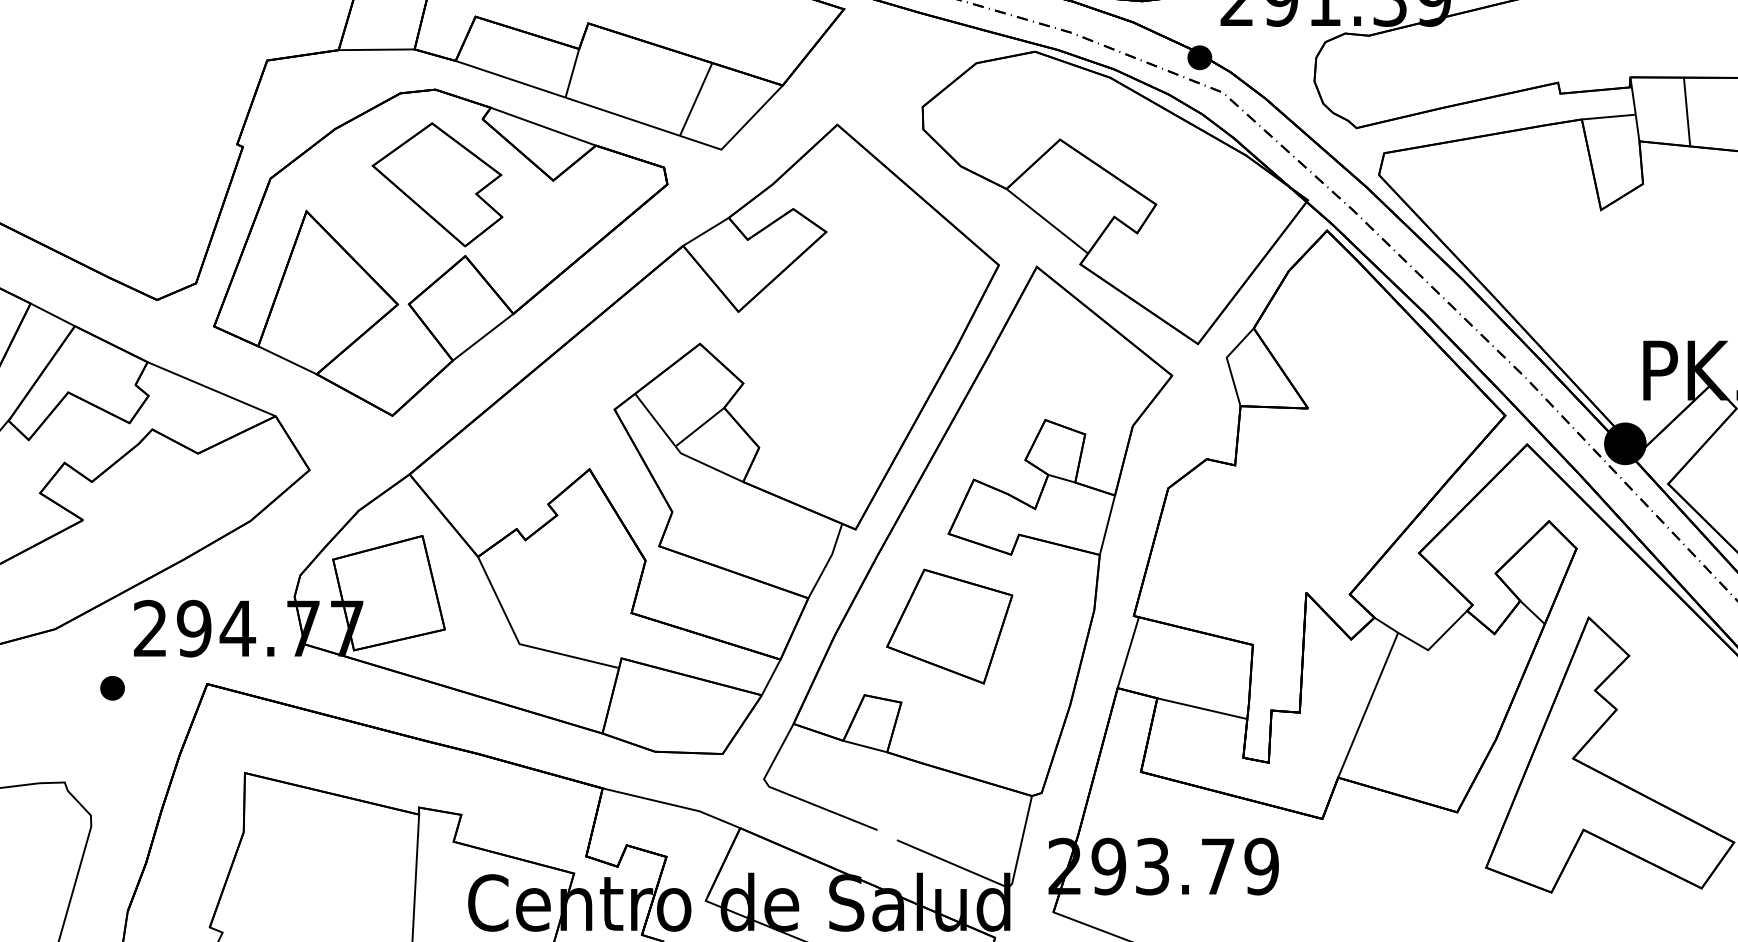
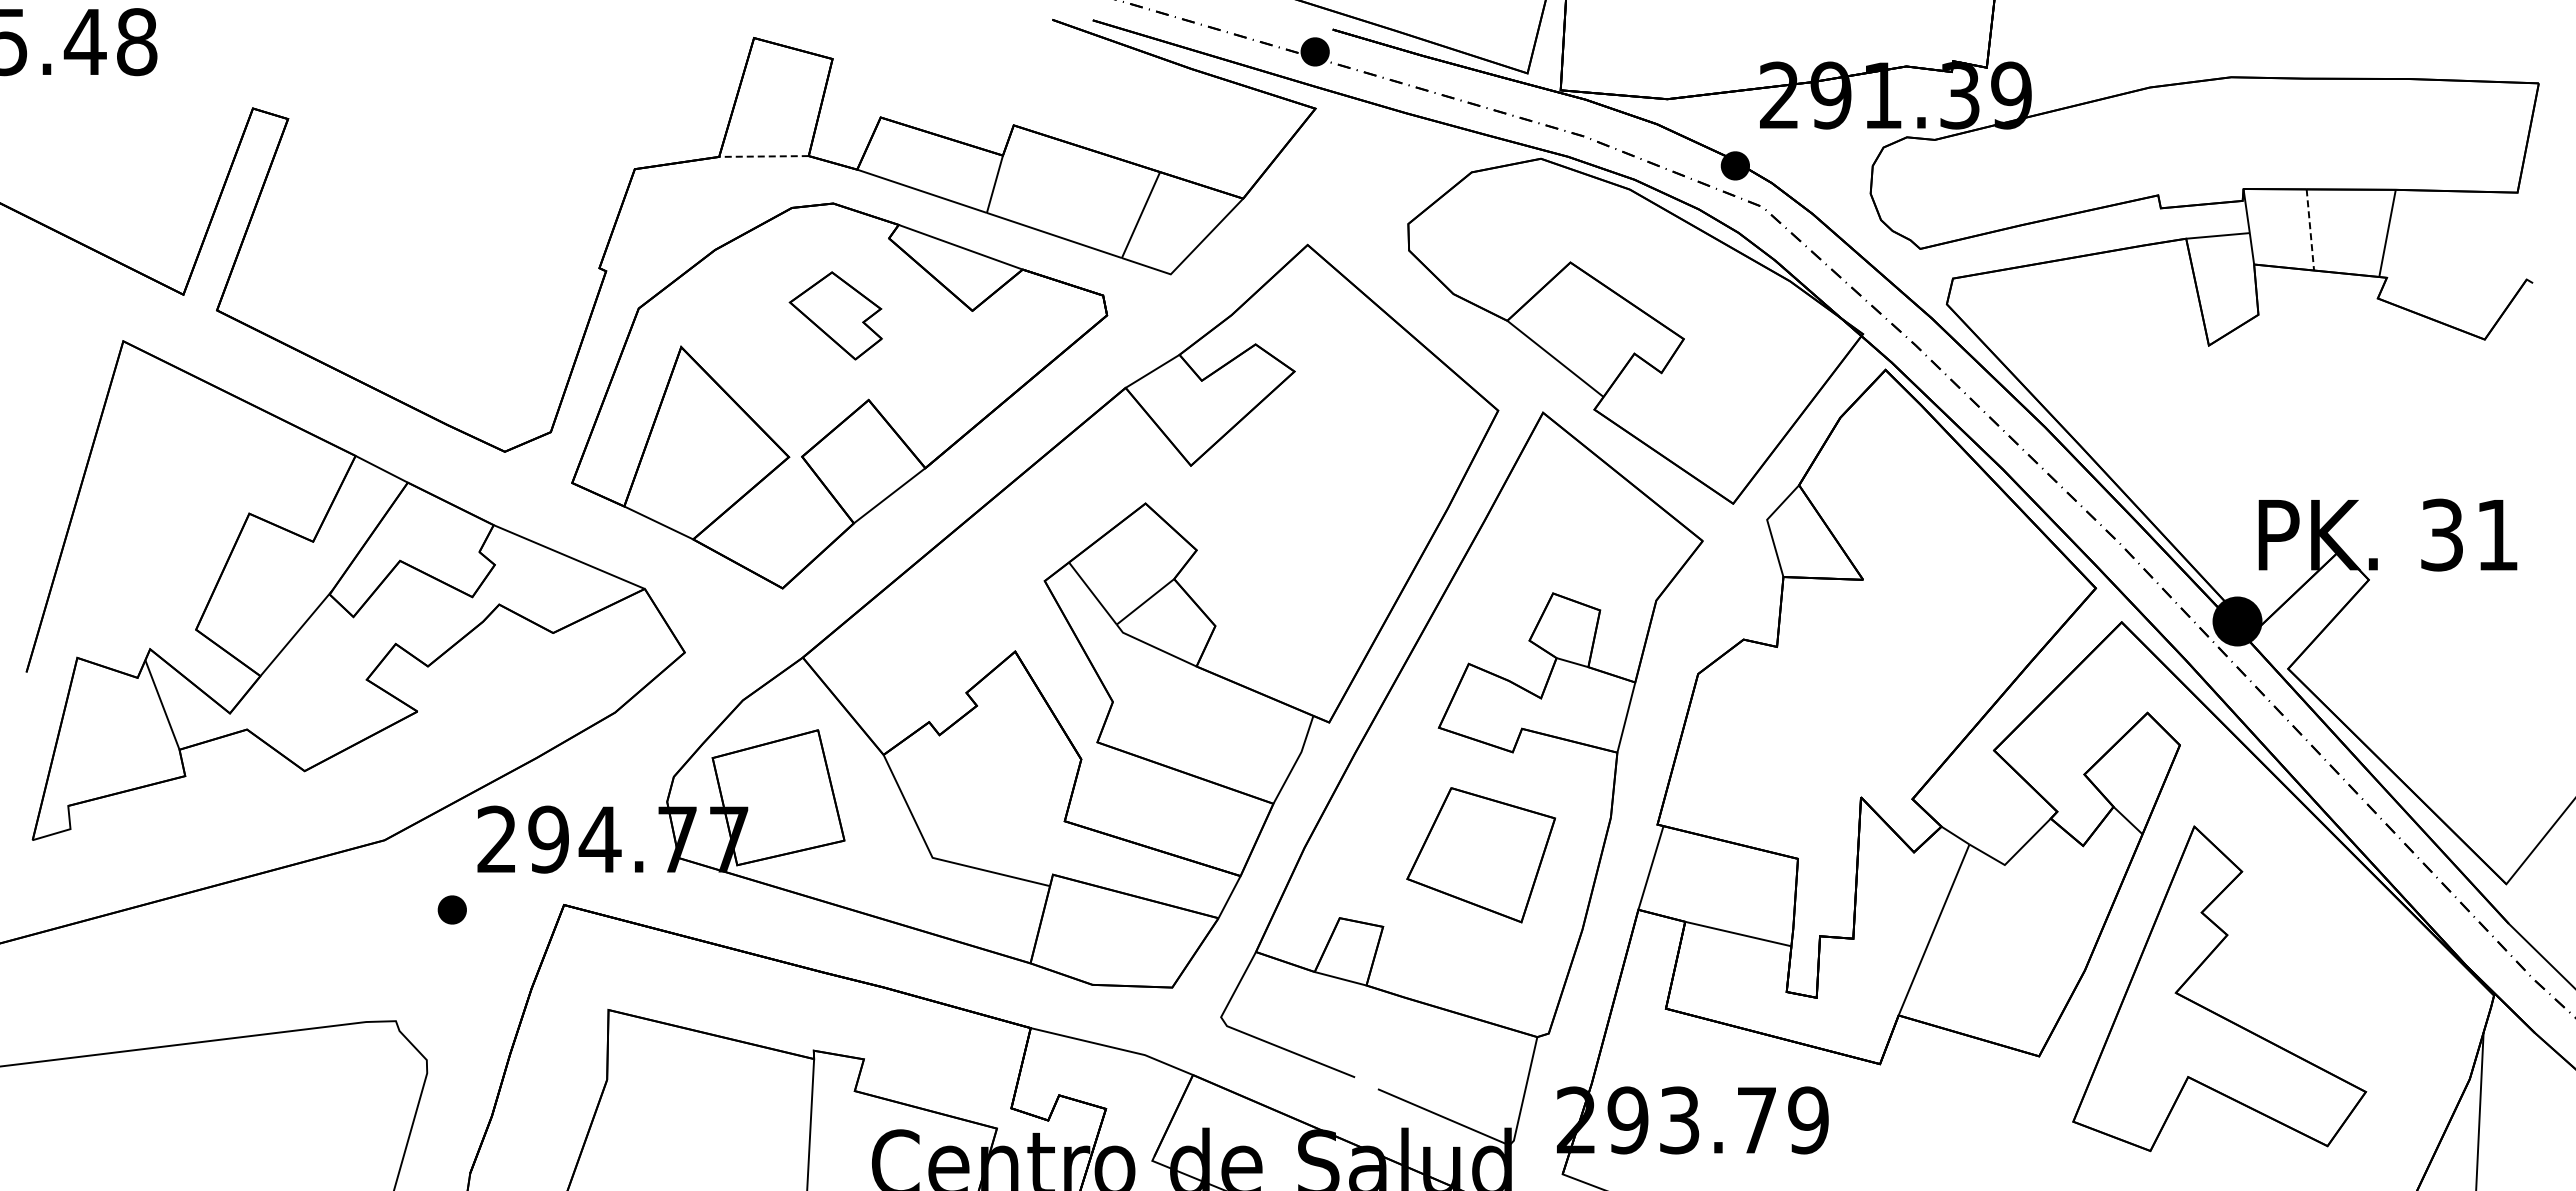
line: (376, 49) -> (763, 156), solid -> dashed
line: (1687, 111) -> (2310, 229), solid -> dashed
part: (437, 184) -> (835, 315), size x0.6
part: (949, 626) -> (1480, 855), moved

